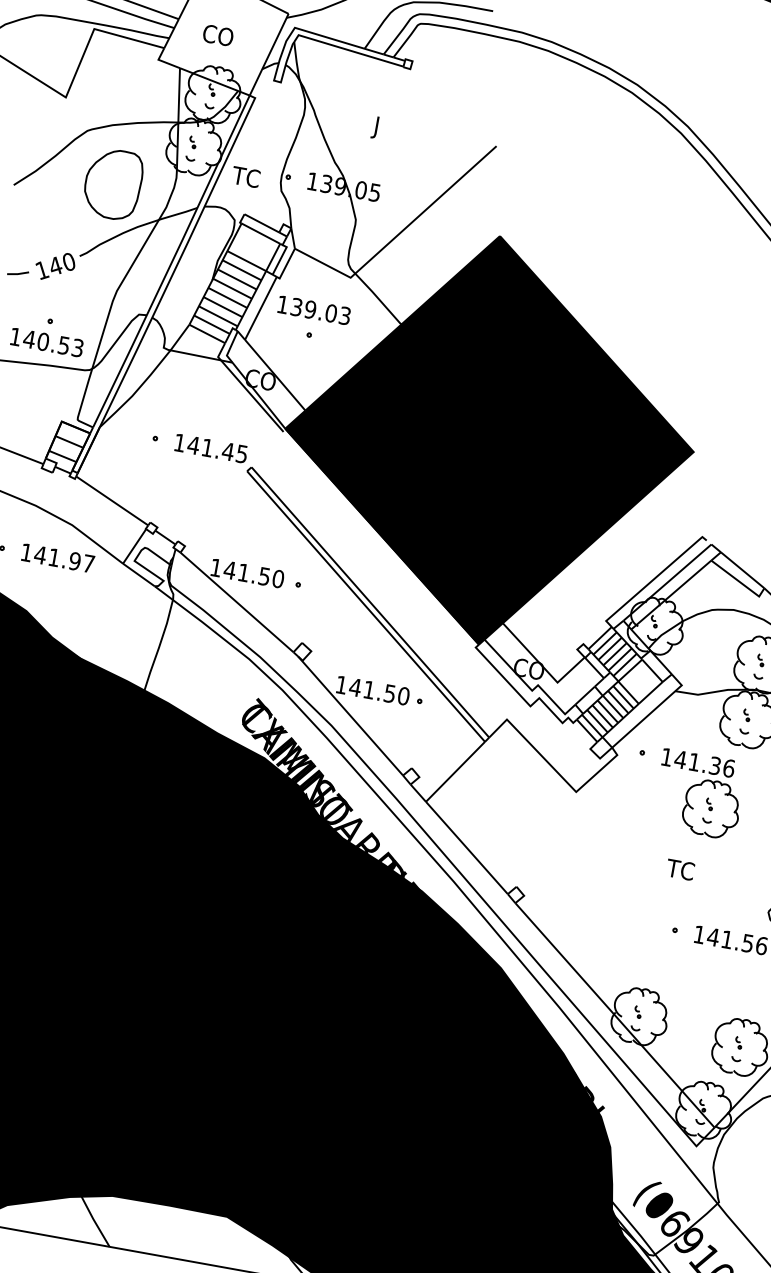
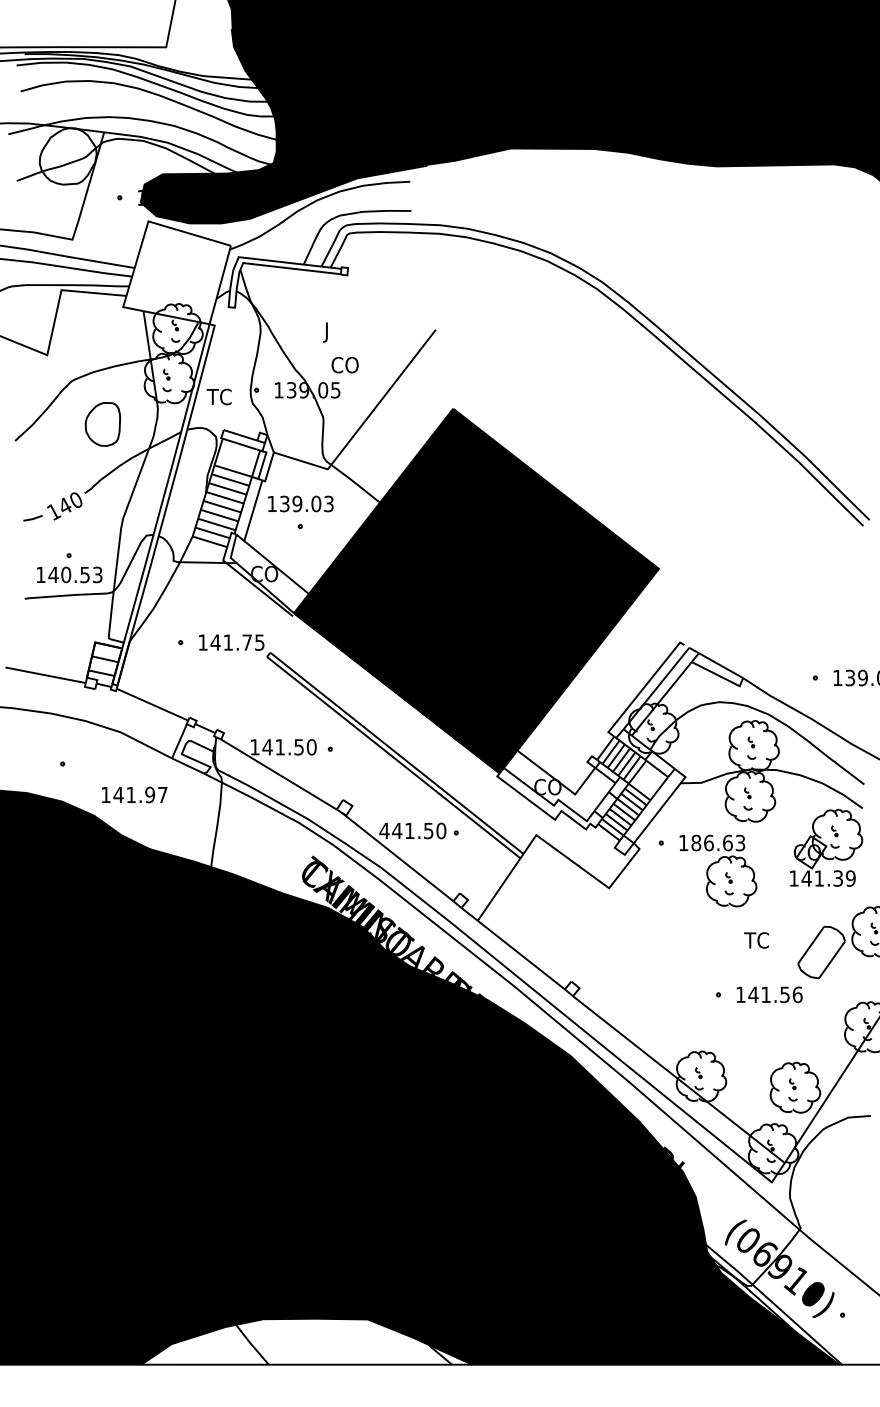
text: (217, 34) -> (344, 364), moved
part: (112, 184) -> (102, 424), size x0.7
text: (228, 451) -> (247, 642), 141.45 -> 141.75
text: (57, 557) -> (134, 794), moved
text: (341, 684) -> (384, 830), 141.50 -> 441.50
text: (705, 763) -> (718, 842), 141.36 -> 186.63
text: (680, 869) -> (756, 940), moved

